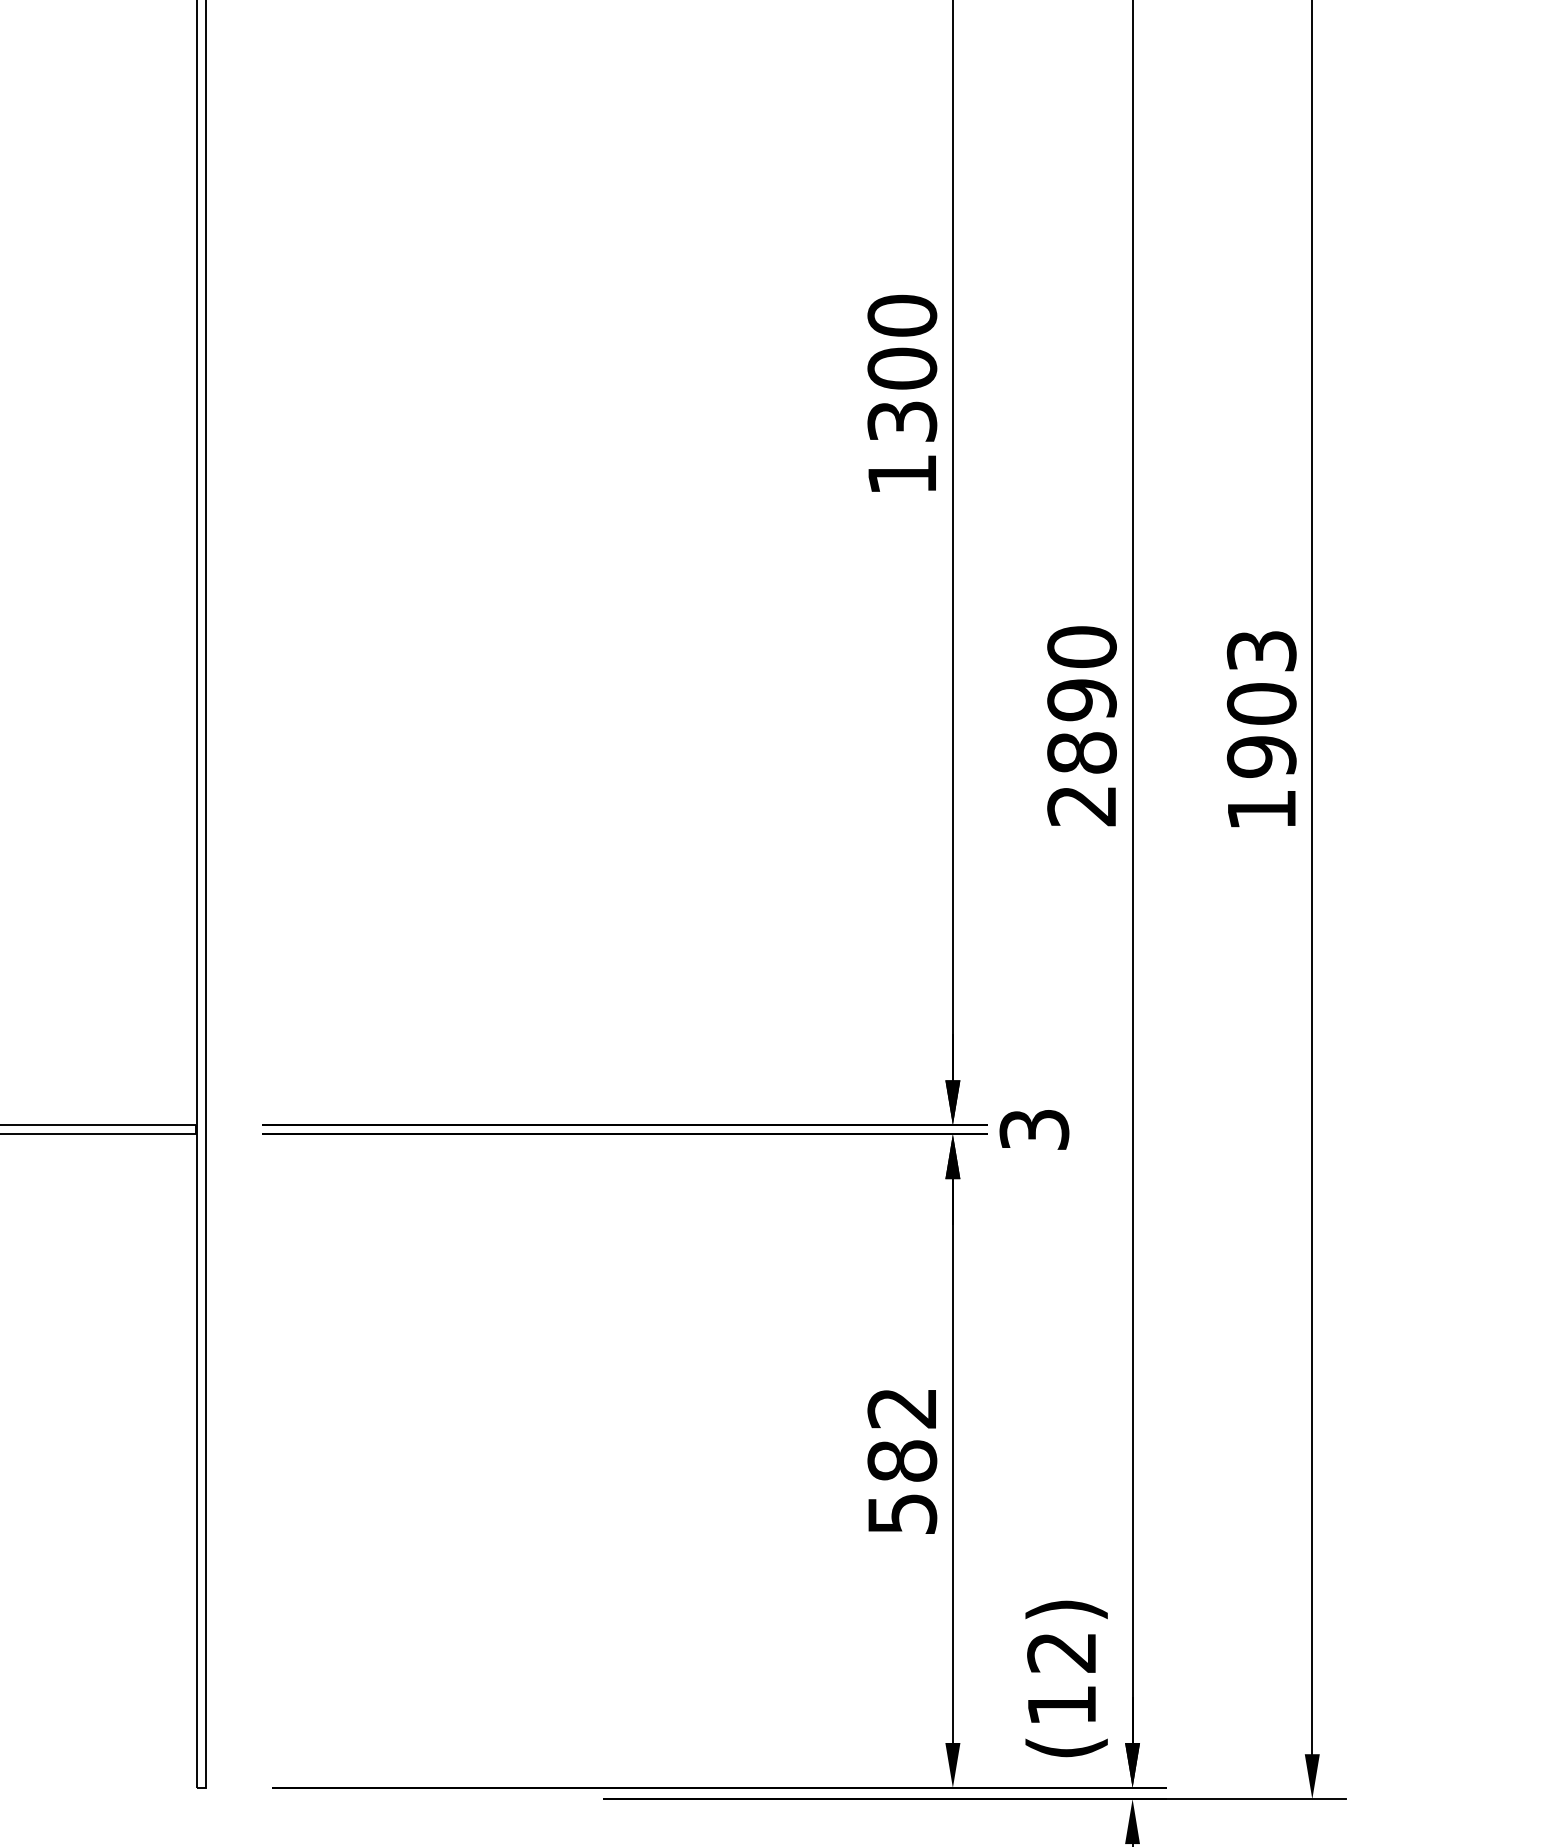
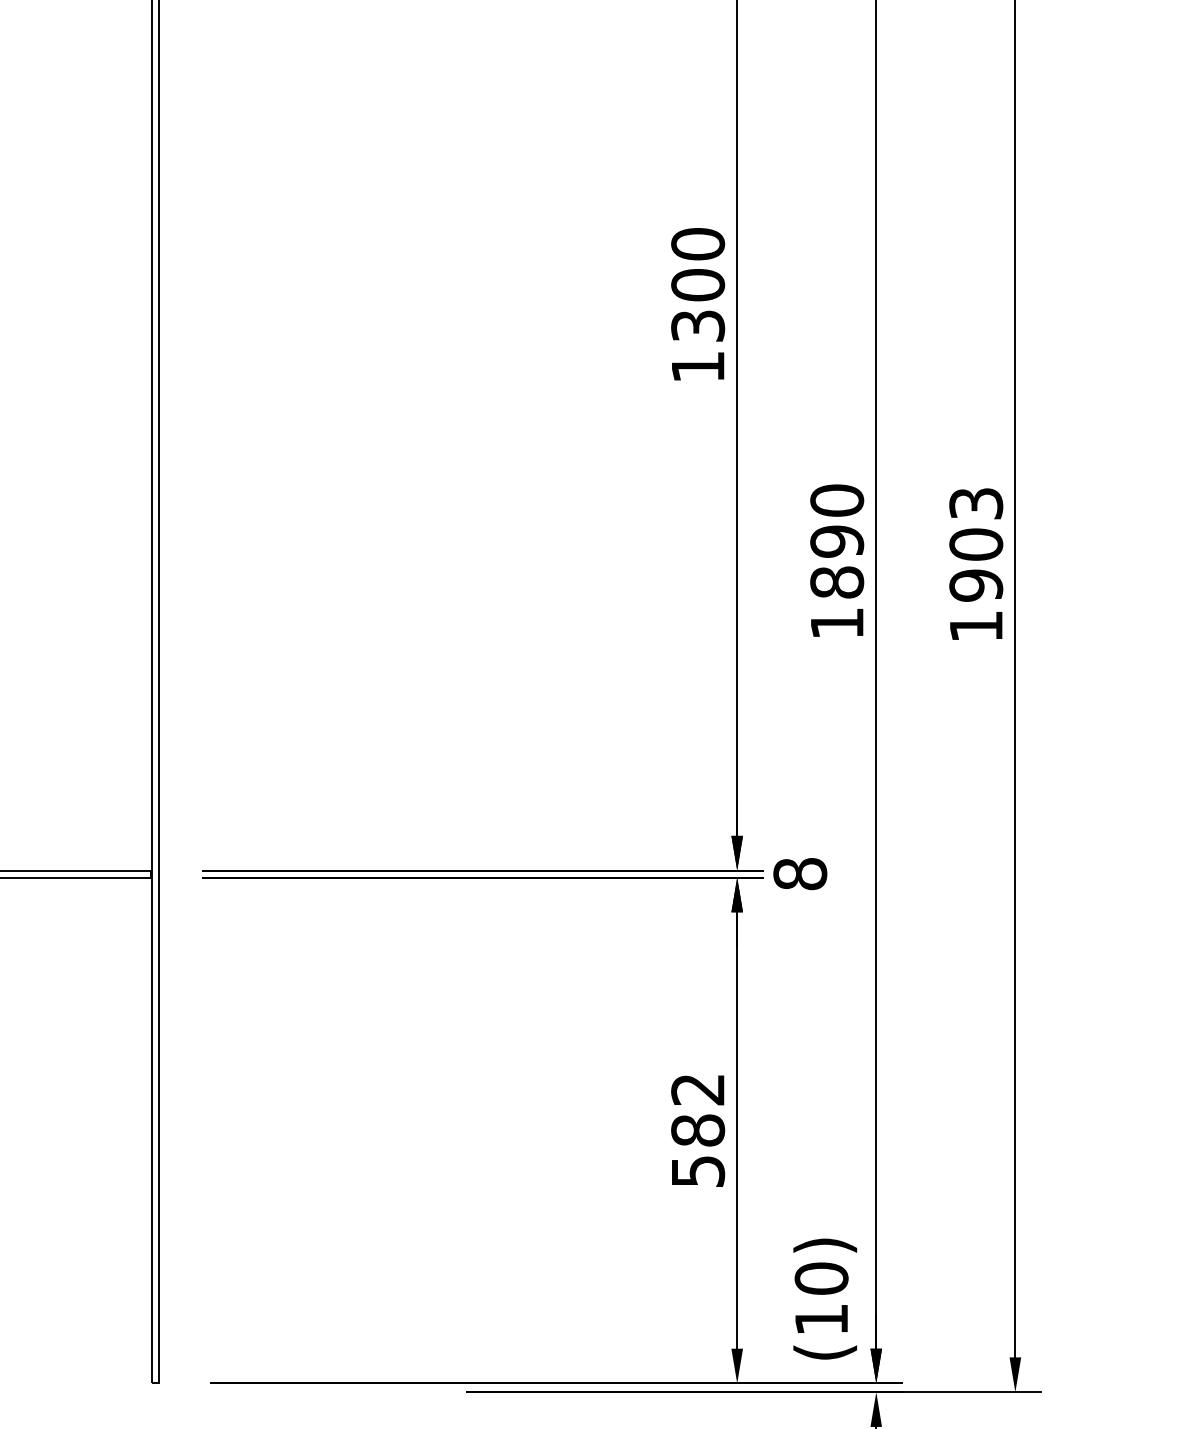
text: (1081, 806) -> (836, 623), 2890 -> 1890
text: (1034, 1129) -> (800, 873), 3 -> 8
text: (1061, 1652) -> (821, 1278), (12) -> (10)

